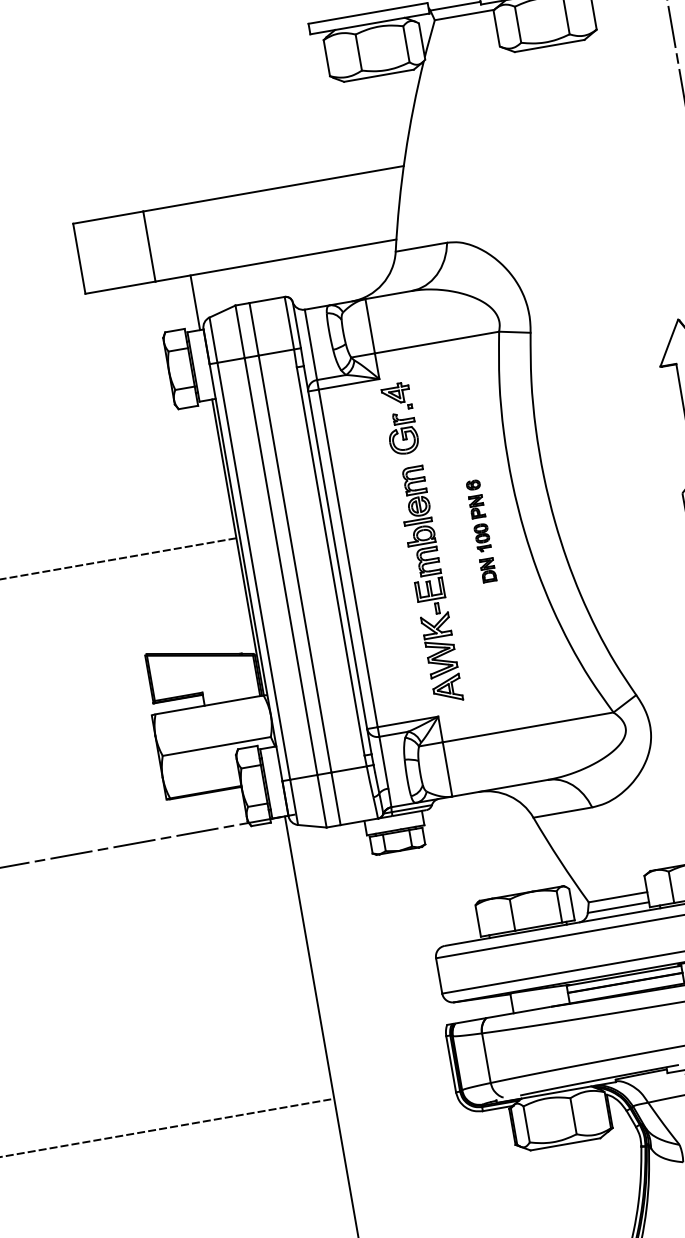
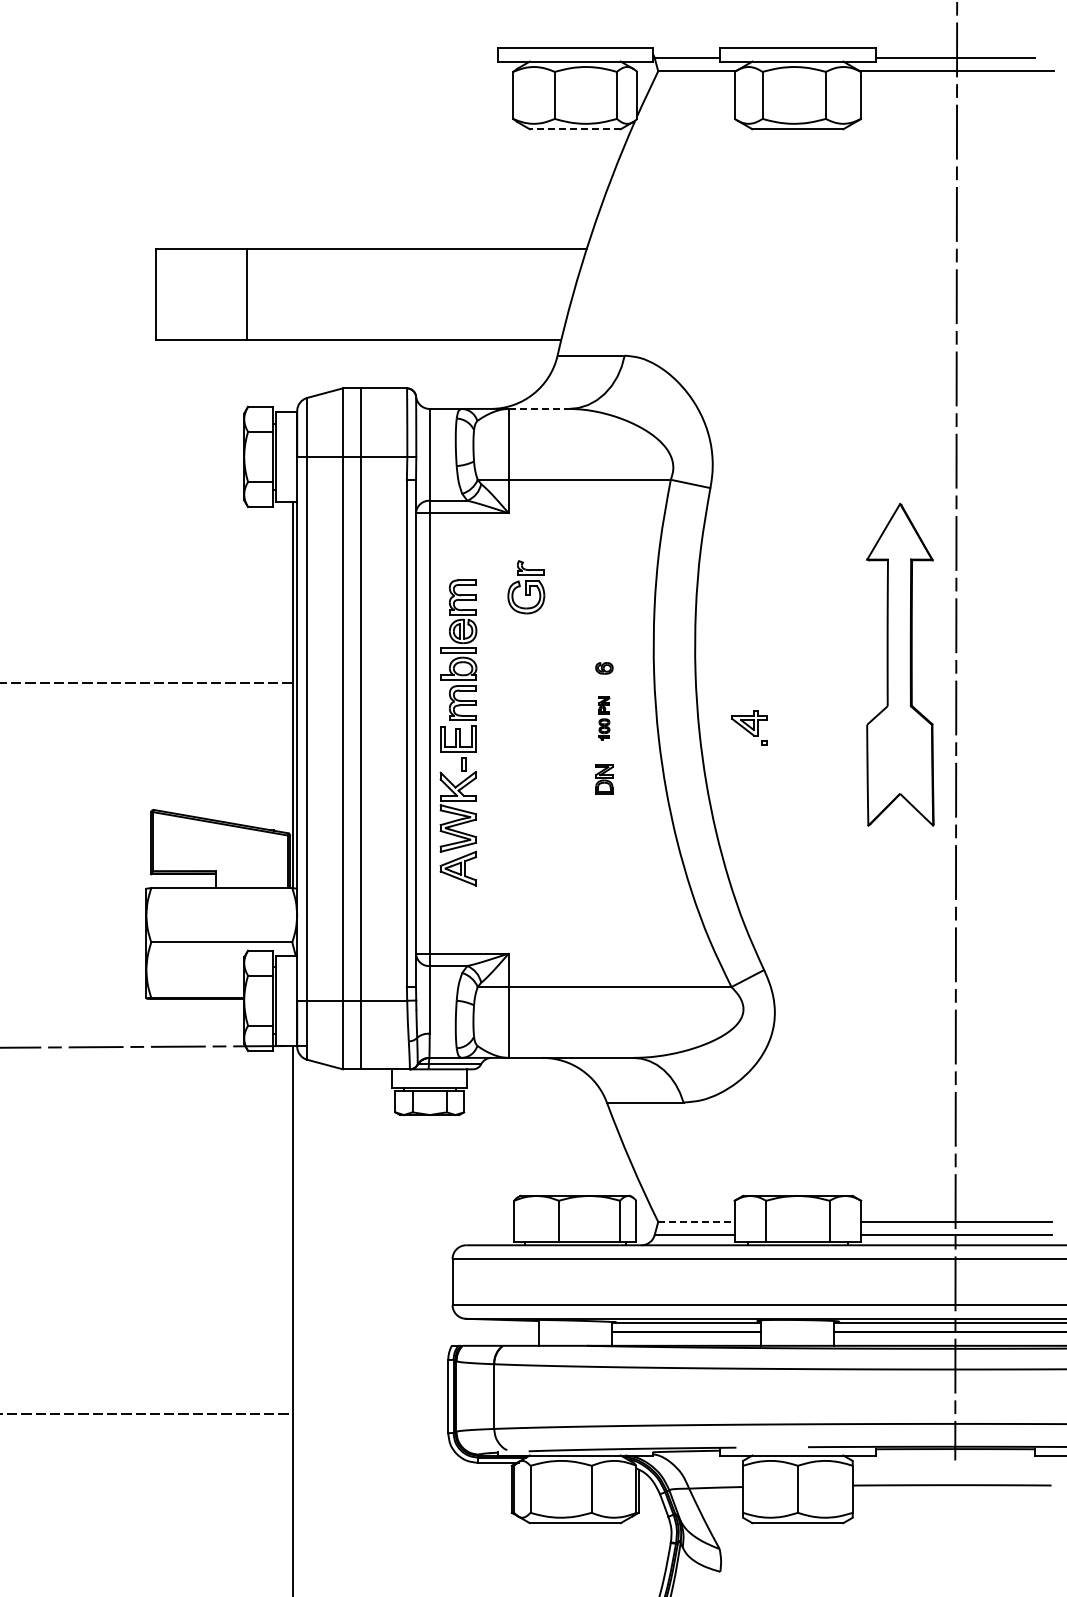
line: (378, 76) -> (574, 129), solid -> dashed
line: (388, 294) -> (539, 408), solid -> dashed
line: (195, 302) -> (292, 375), removed
part: (396, 396) -> (749, 727), moved
part: (480, 523) -> (604, 718), size x0.6
part: (429, 584) -> (458, 732), moved
line: (618, 896) -> (696, 1221), solid -> dashed

